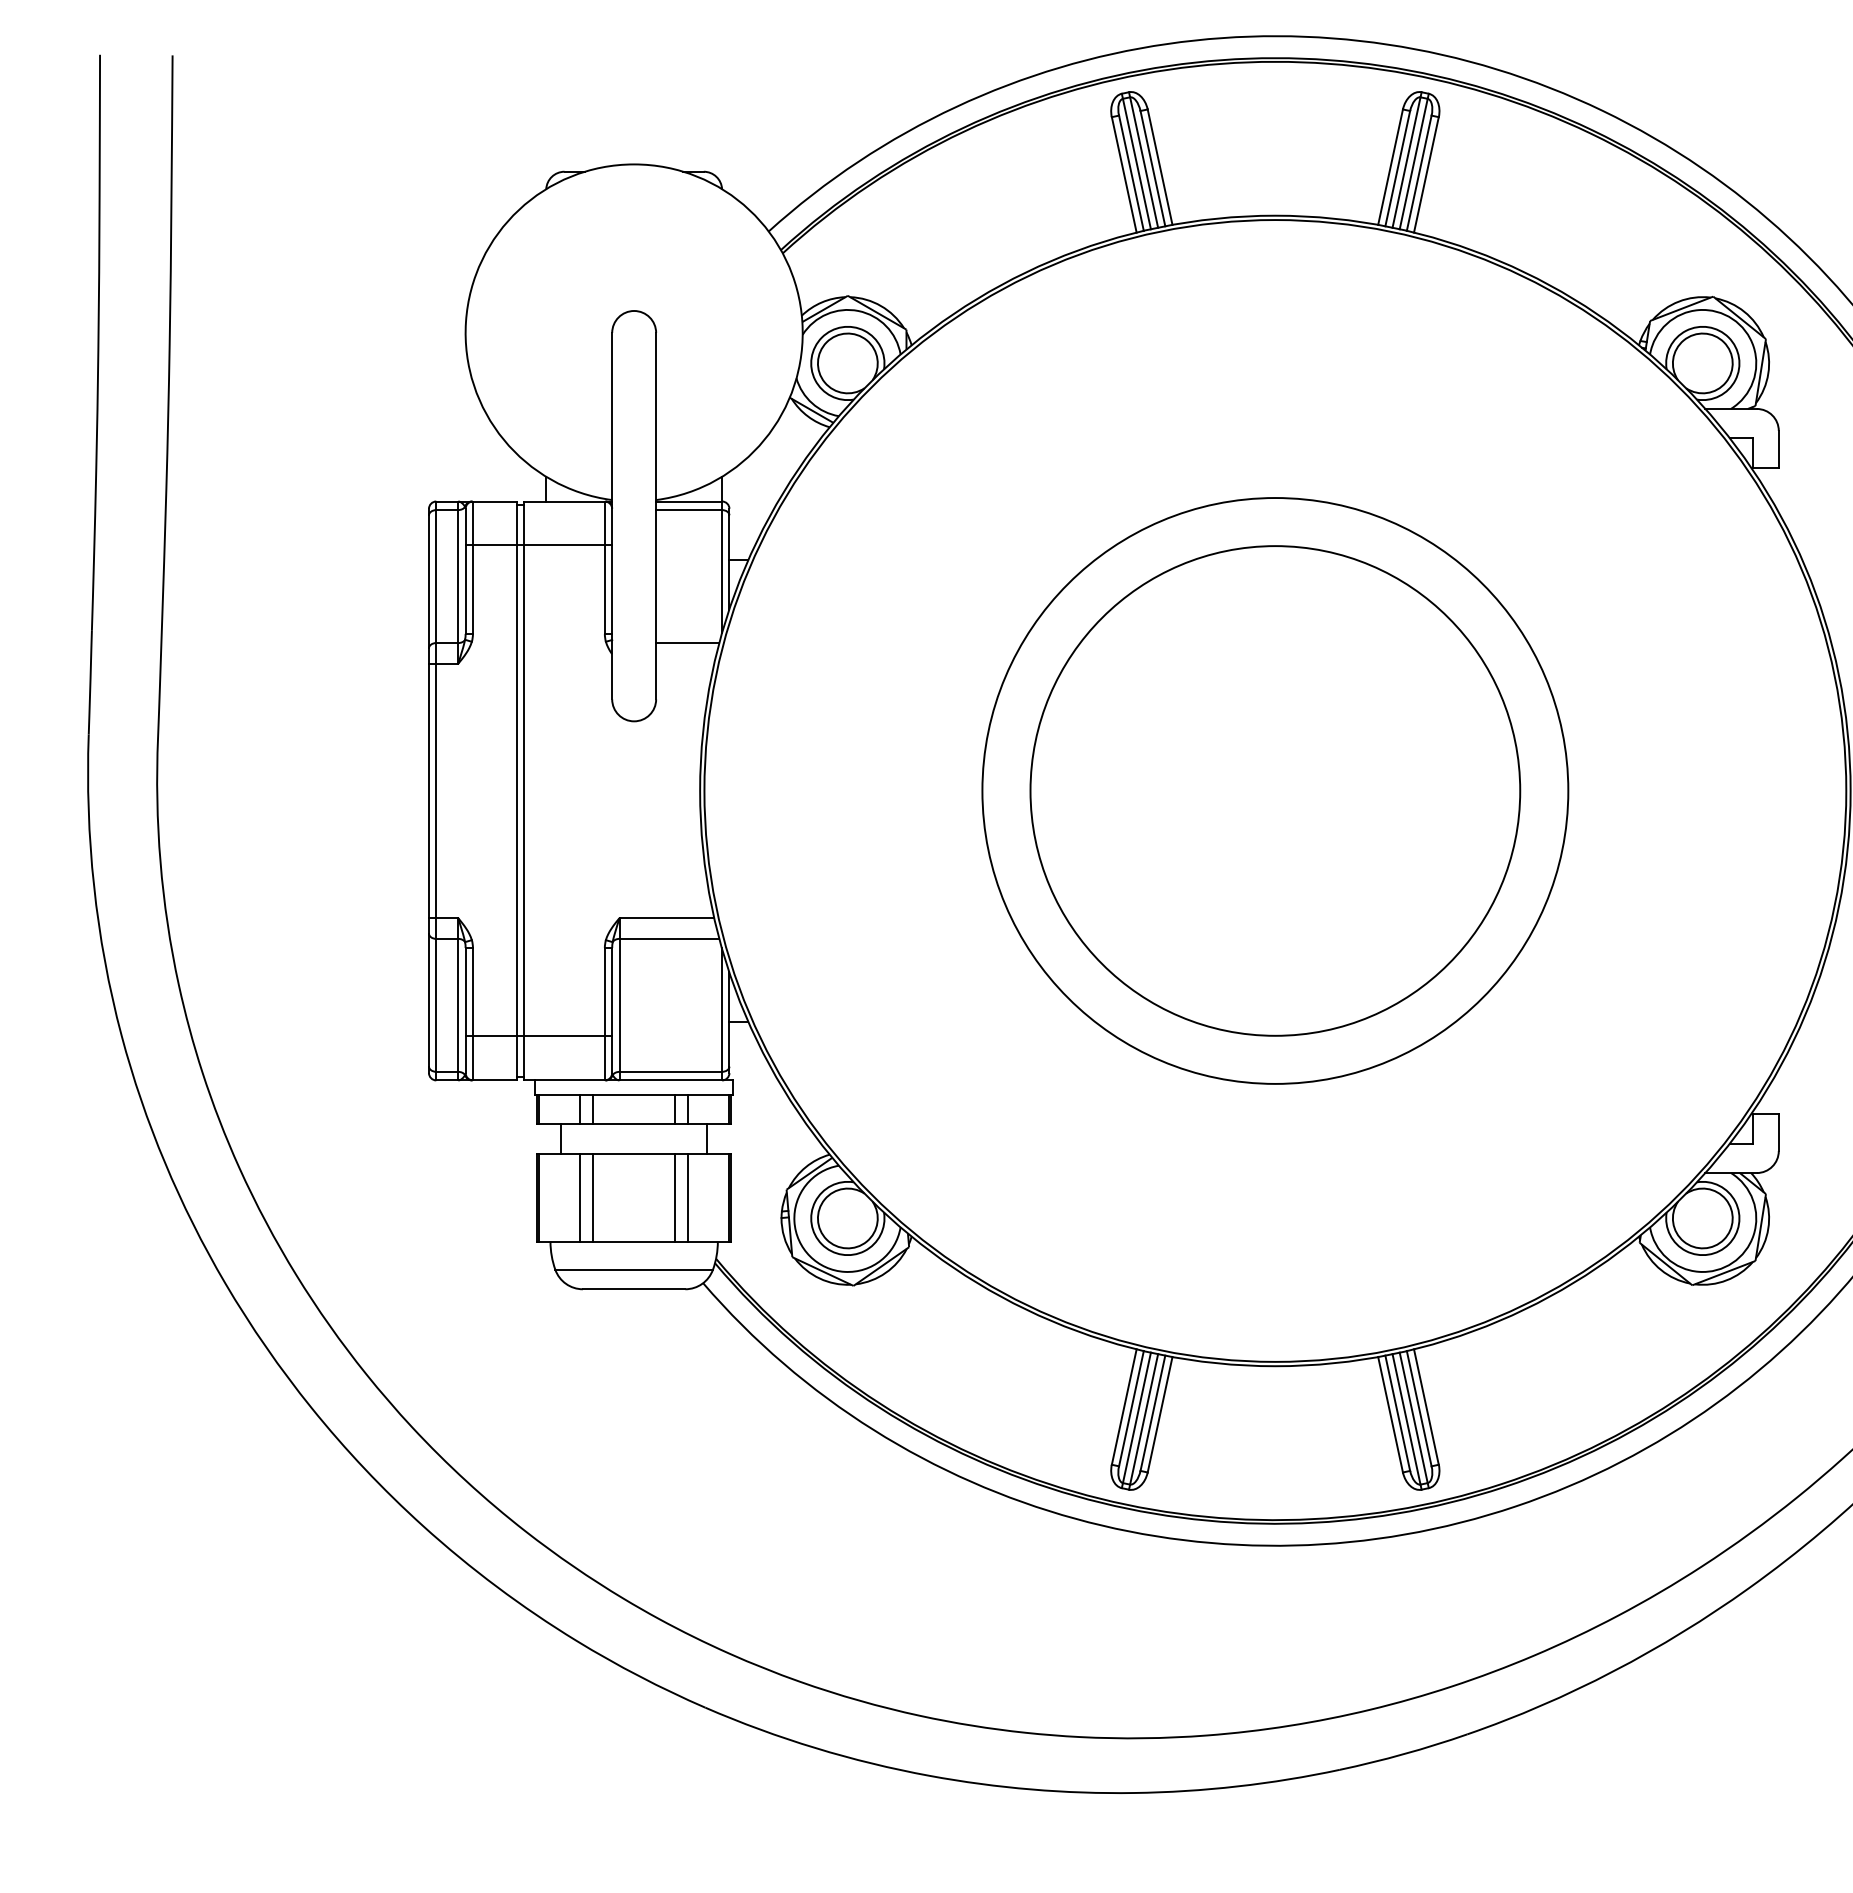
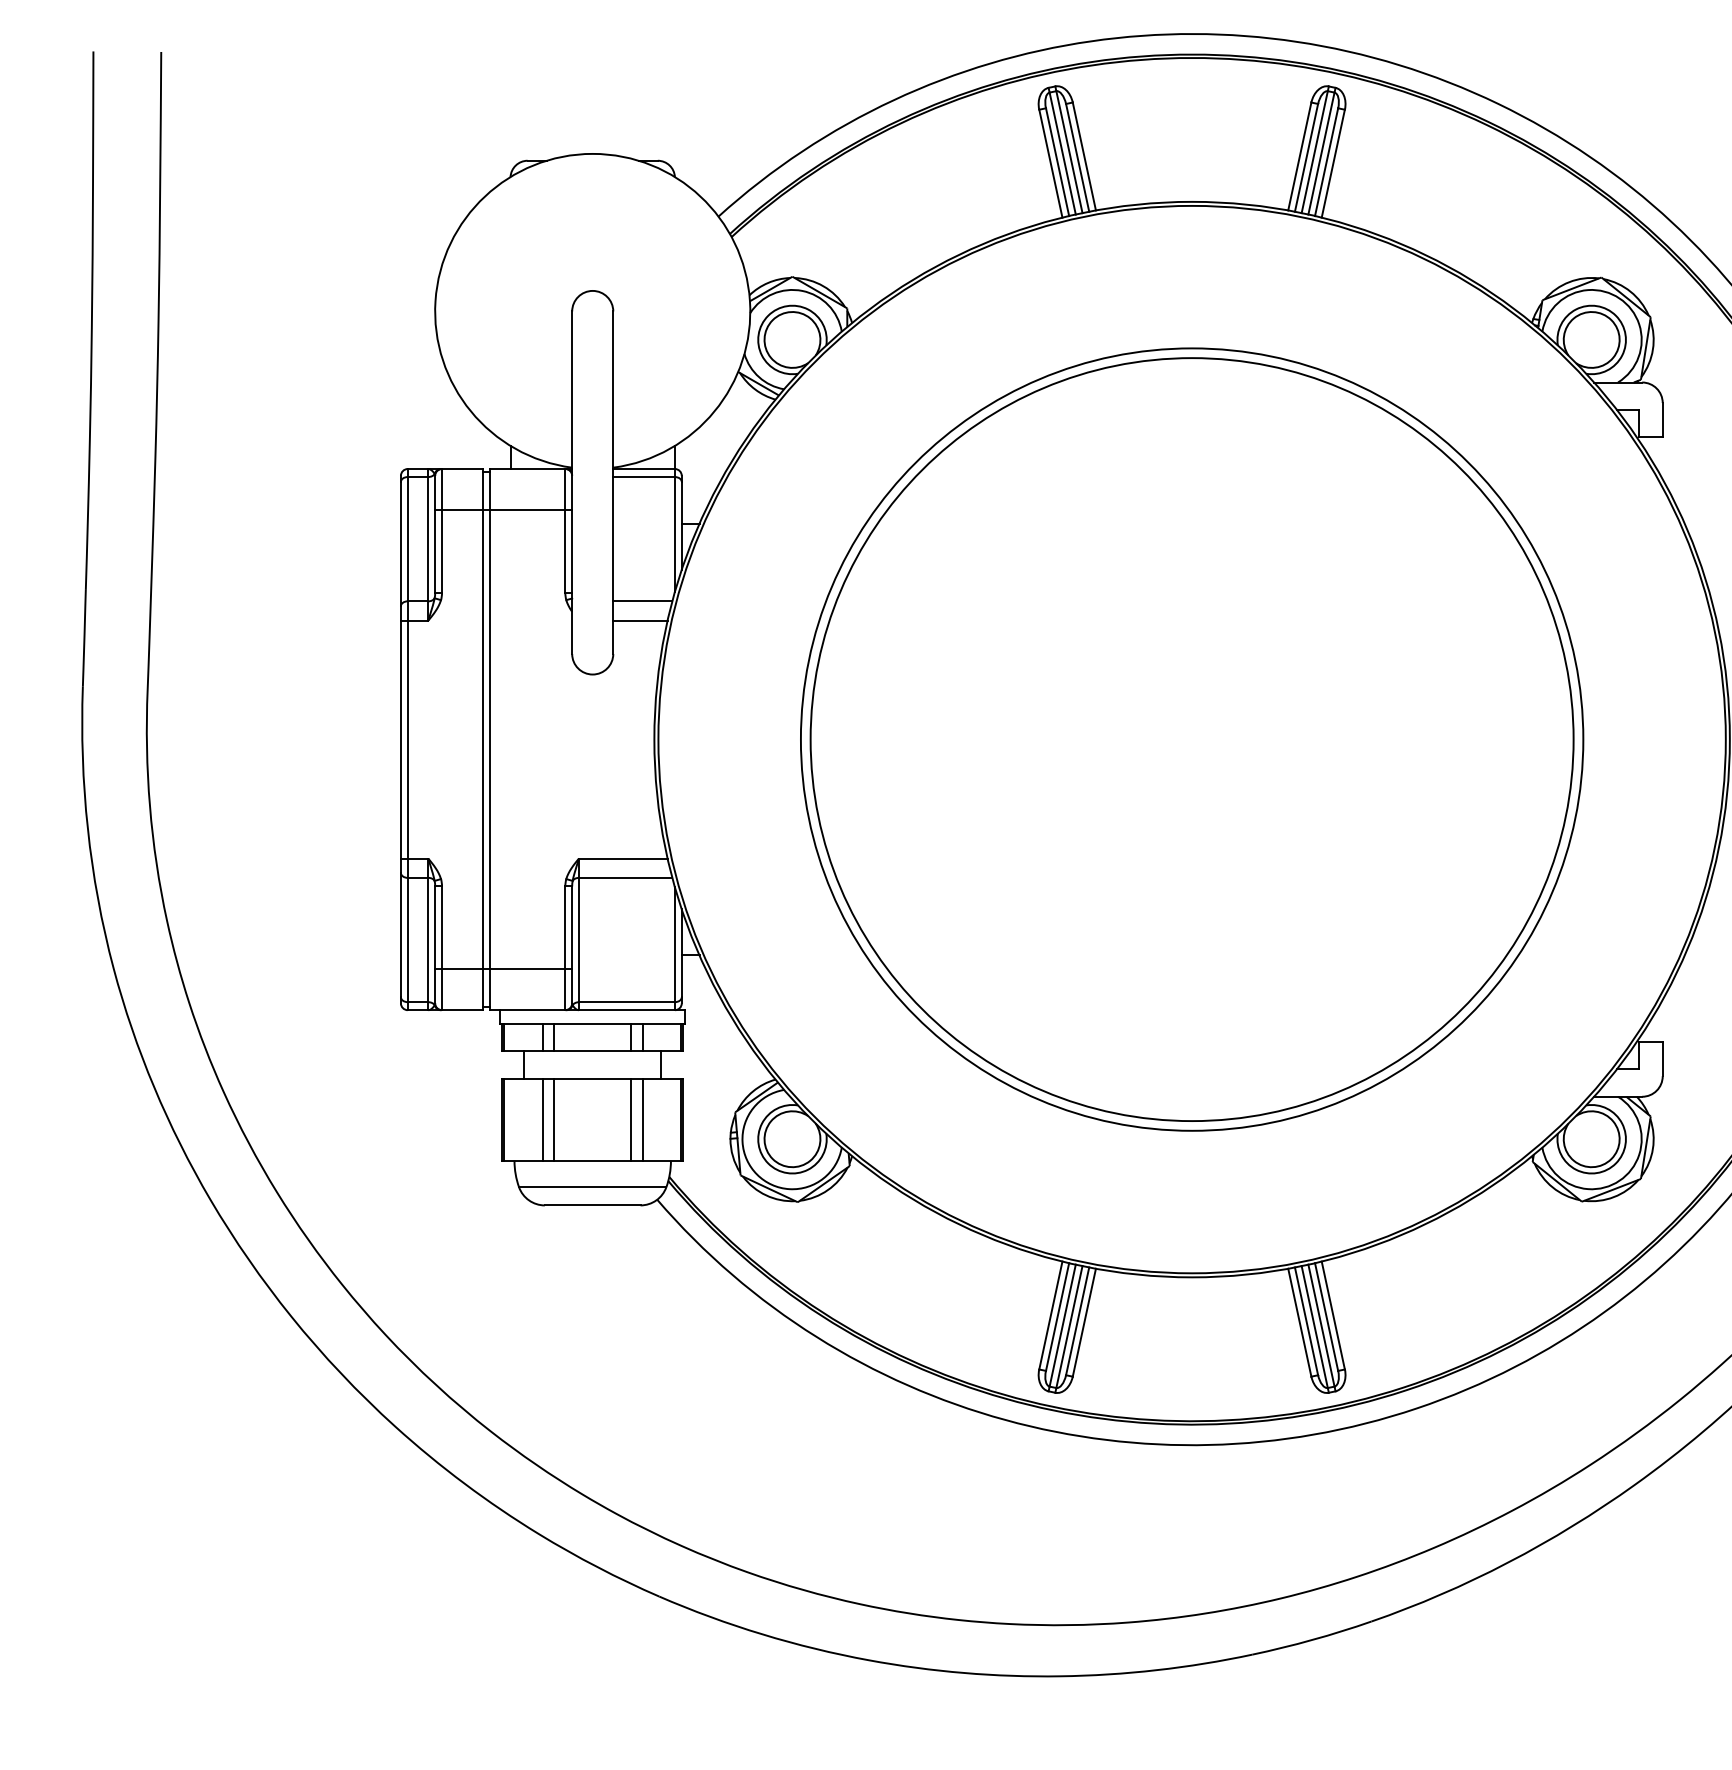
line: (685, 663) -> (640, 620), added
circle: (1274, 790) -> (1191, 739), size x1.43
circle: (1275, 790) -> (1192, 739), size x1.67

